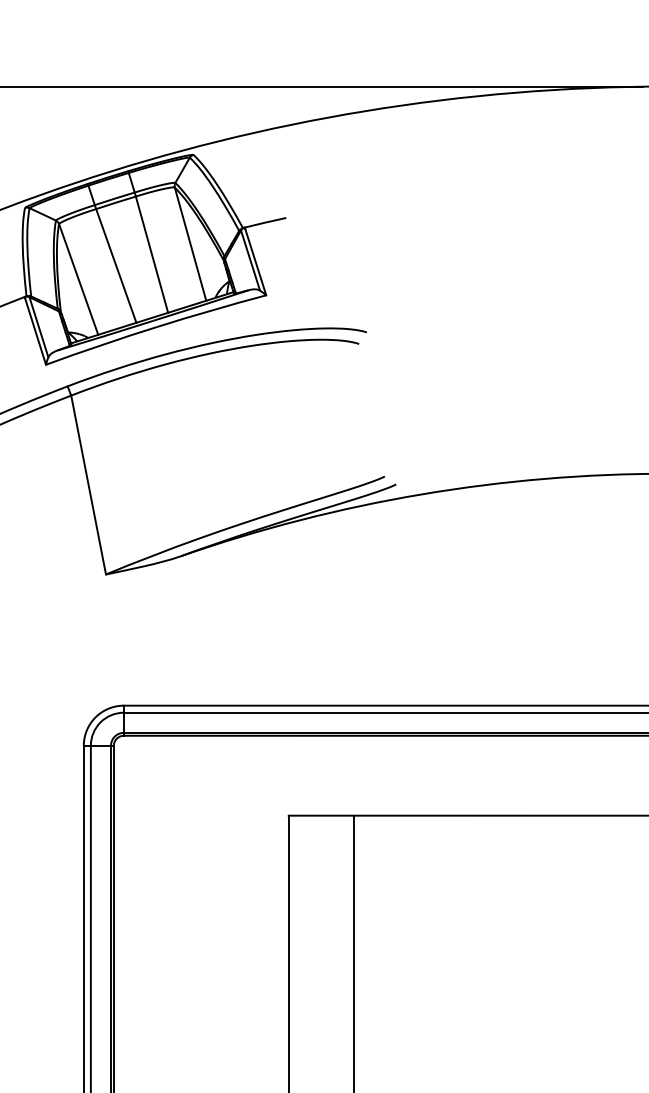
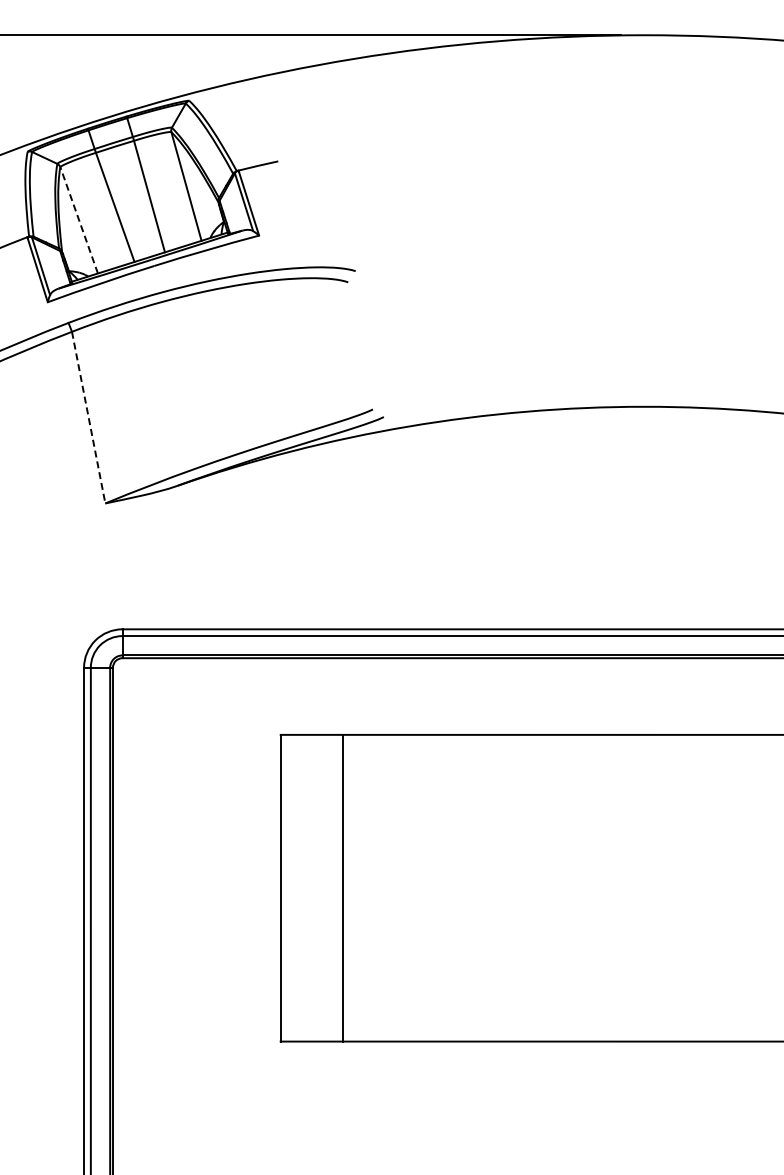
line: (77, 278) -> (78, 219), solid -> dashed
line: (88, 485) -> (88, 418), solid -> dashed

